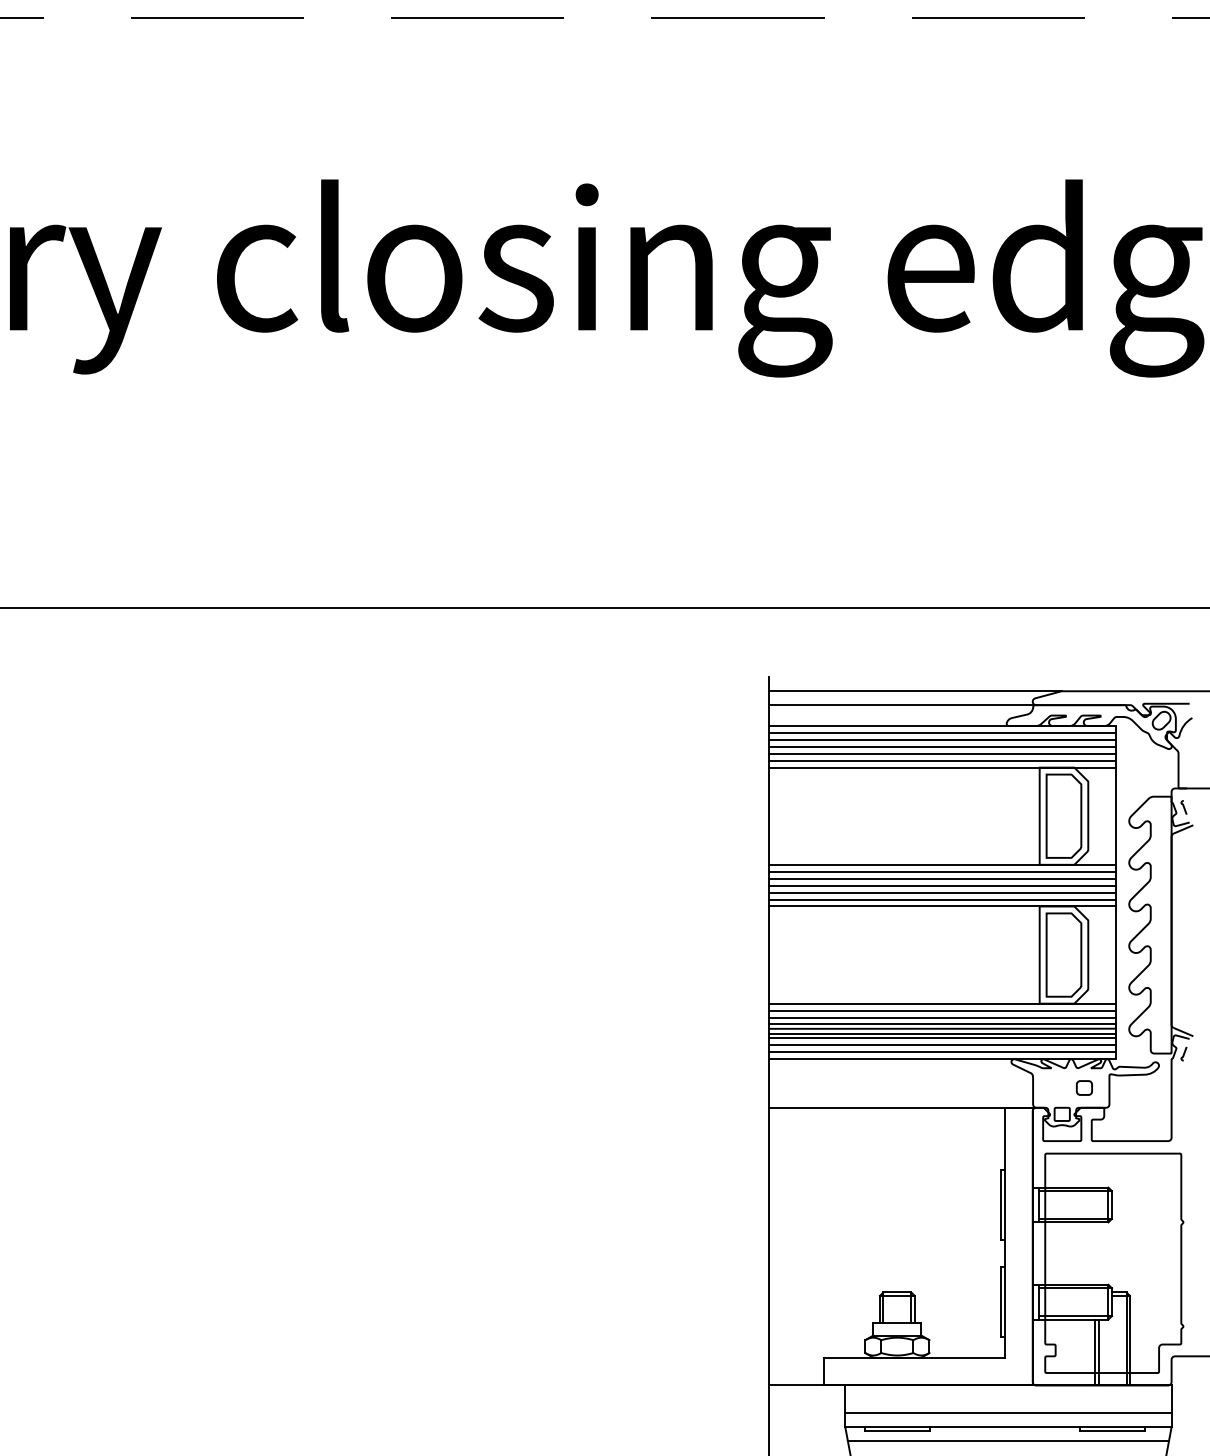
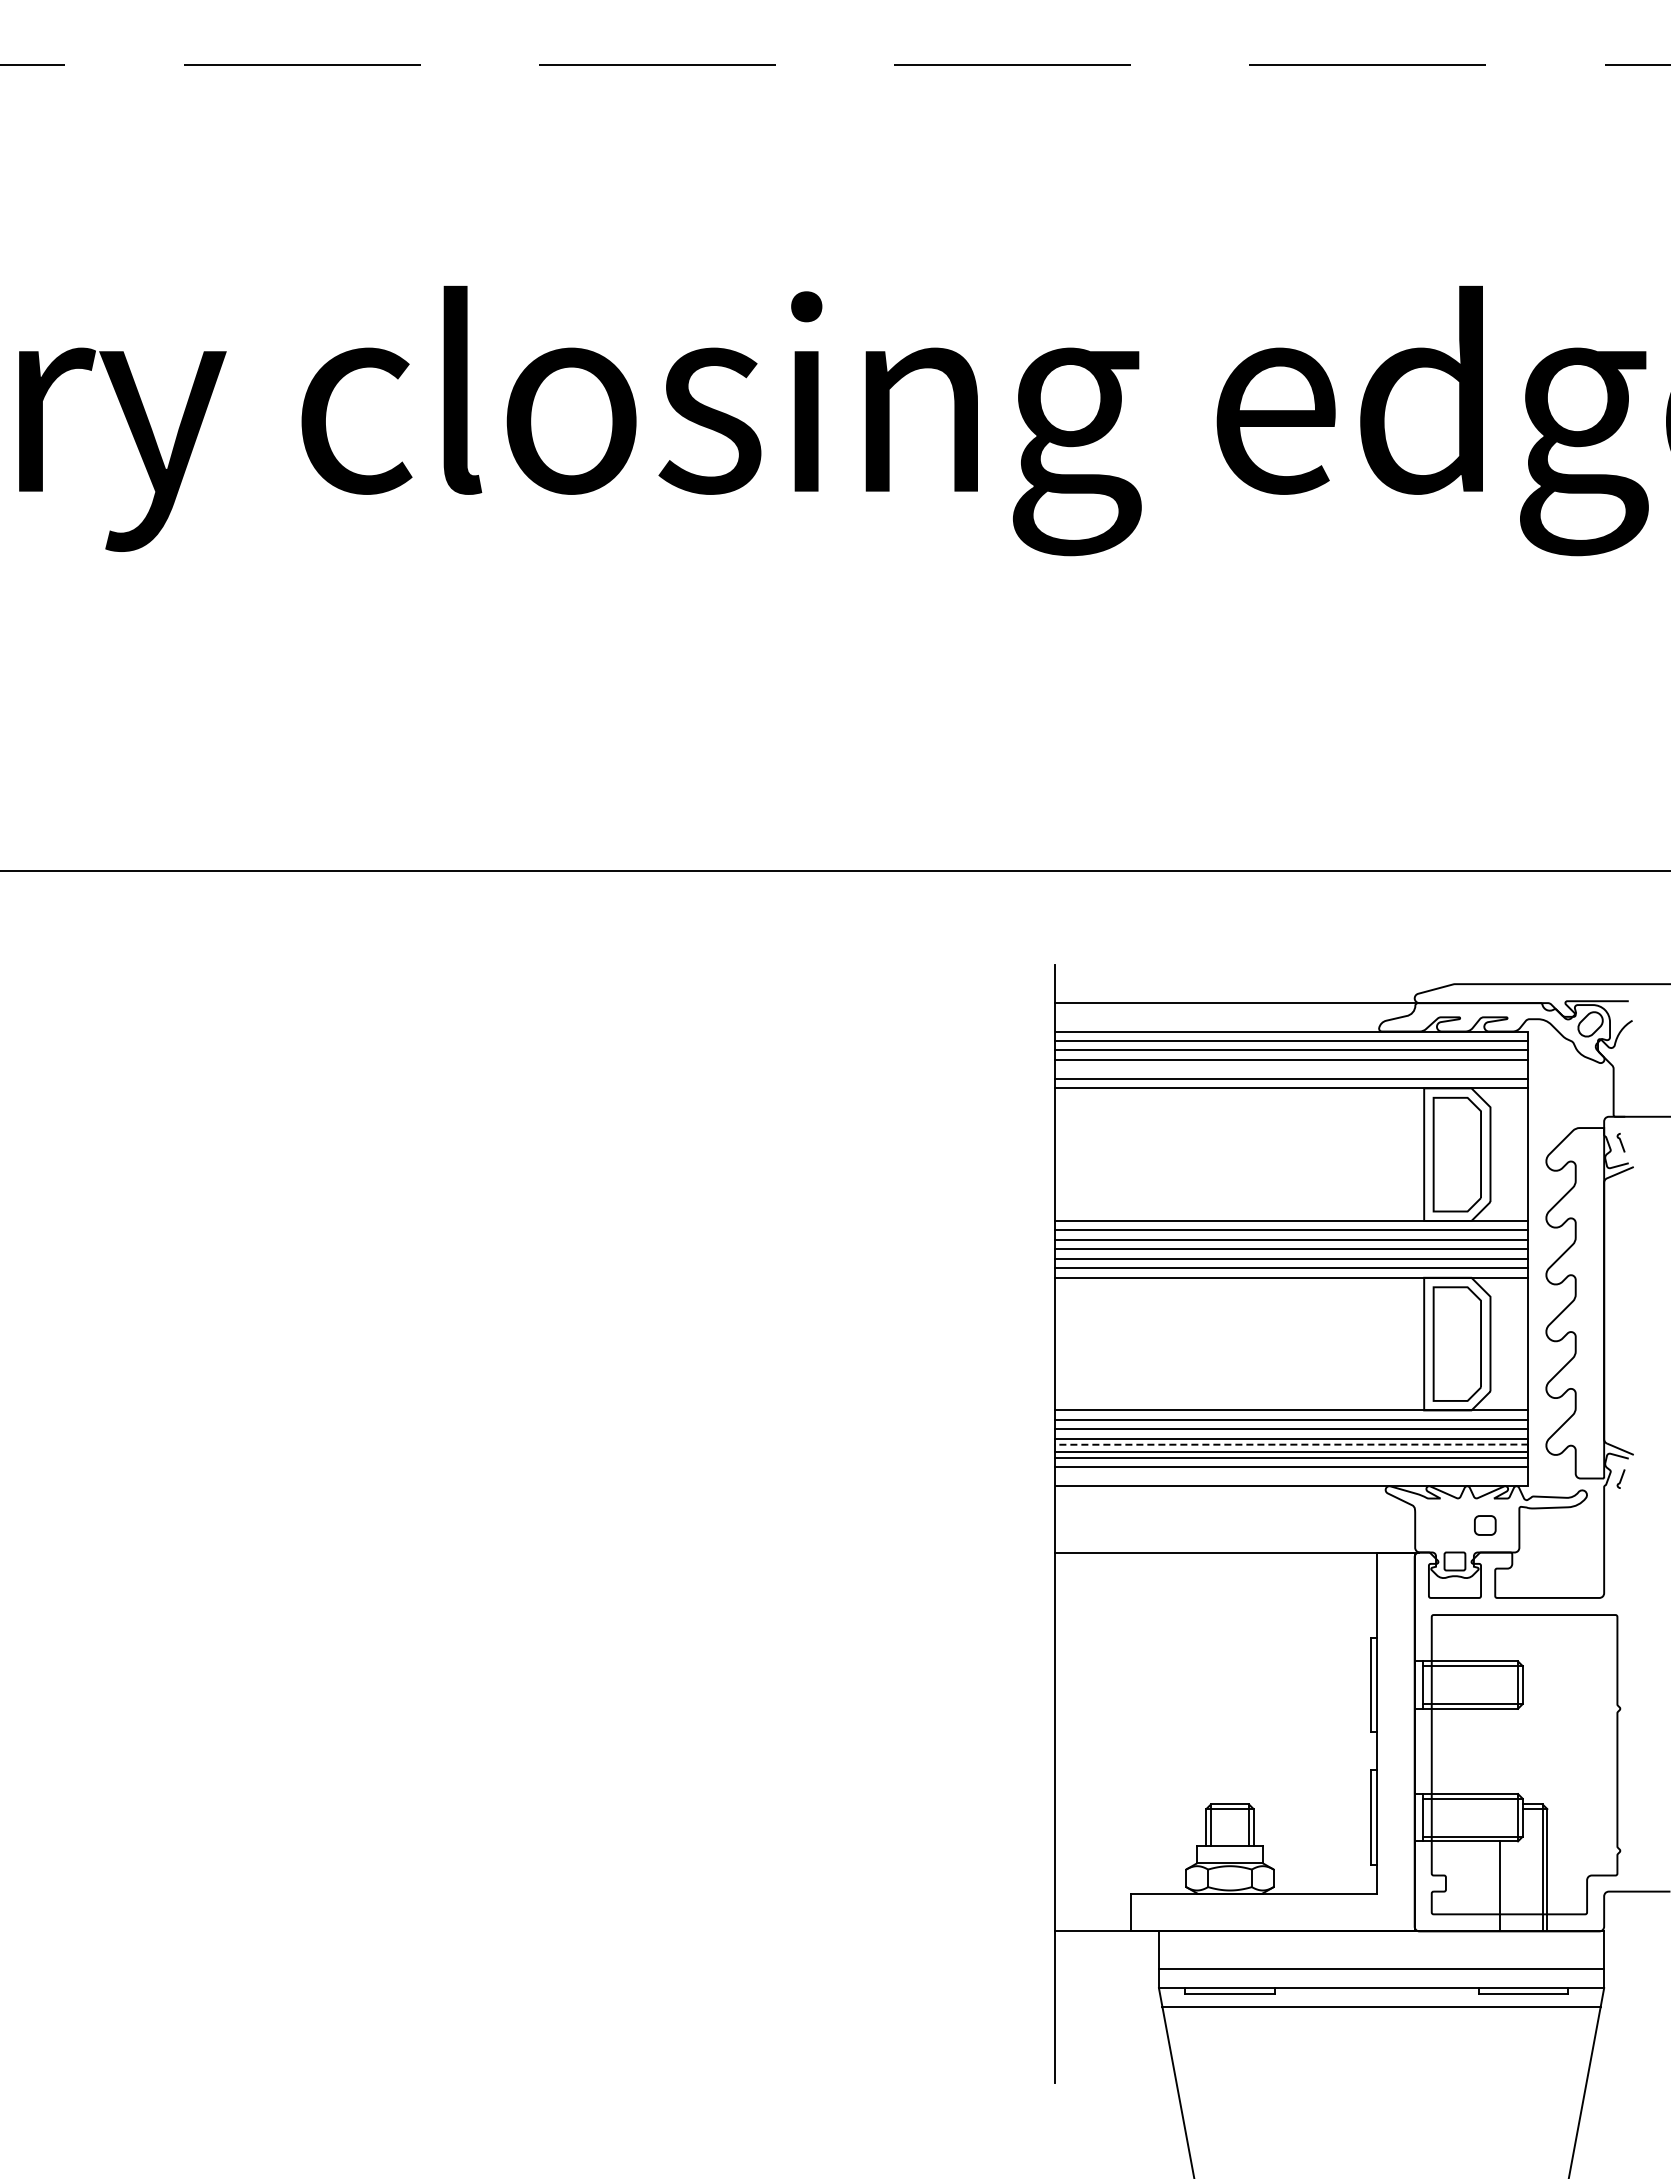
line: (915, 691) -> (1254, 984), removed
line: (942, 753) -> (1291, 1069), removed
line: (942, 1028) -> (1291, 1444), solid -> dashed
line: (942, 1052) -> (1291, 1476), removed
line: (1098, 1352) -> (1504, 1886), removed

